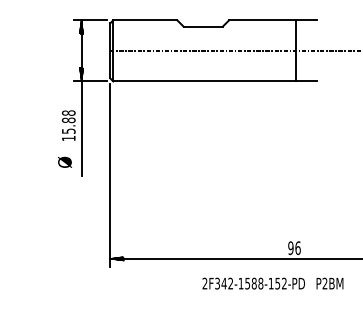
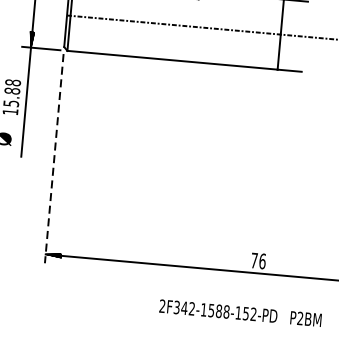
line: (110, 176) -> (54, 159), solid -> dashed
text: (290, 248) -> (253, 261), 96 -> 76
text: (272, 283) -> (240, 313), moved

